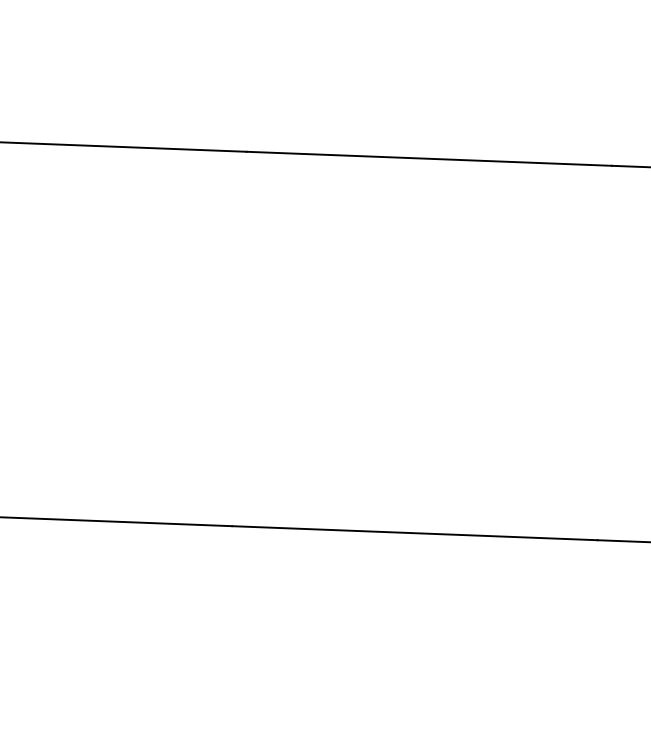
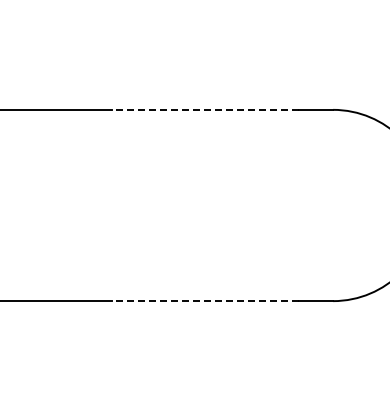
line: (427, 158) -> (204, 109), solid -> dashed
line: (413, 533) -> (204, 301), solid -> dashed

